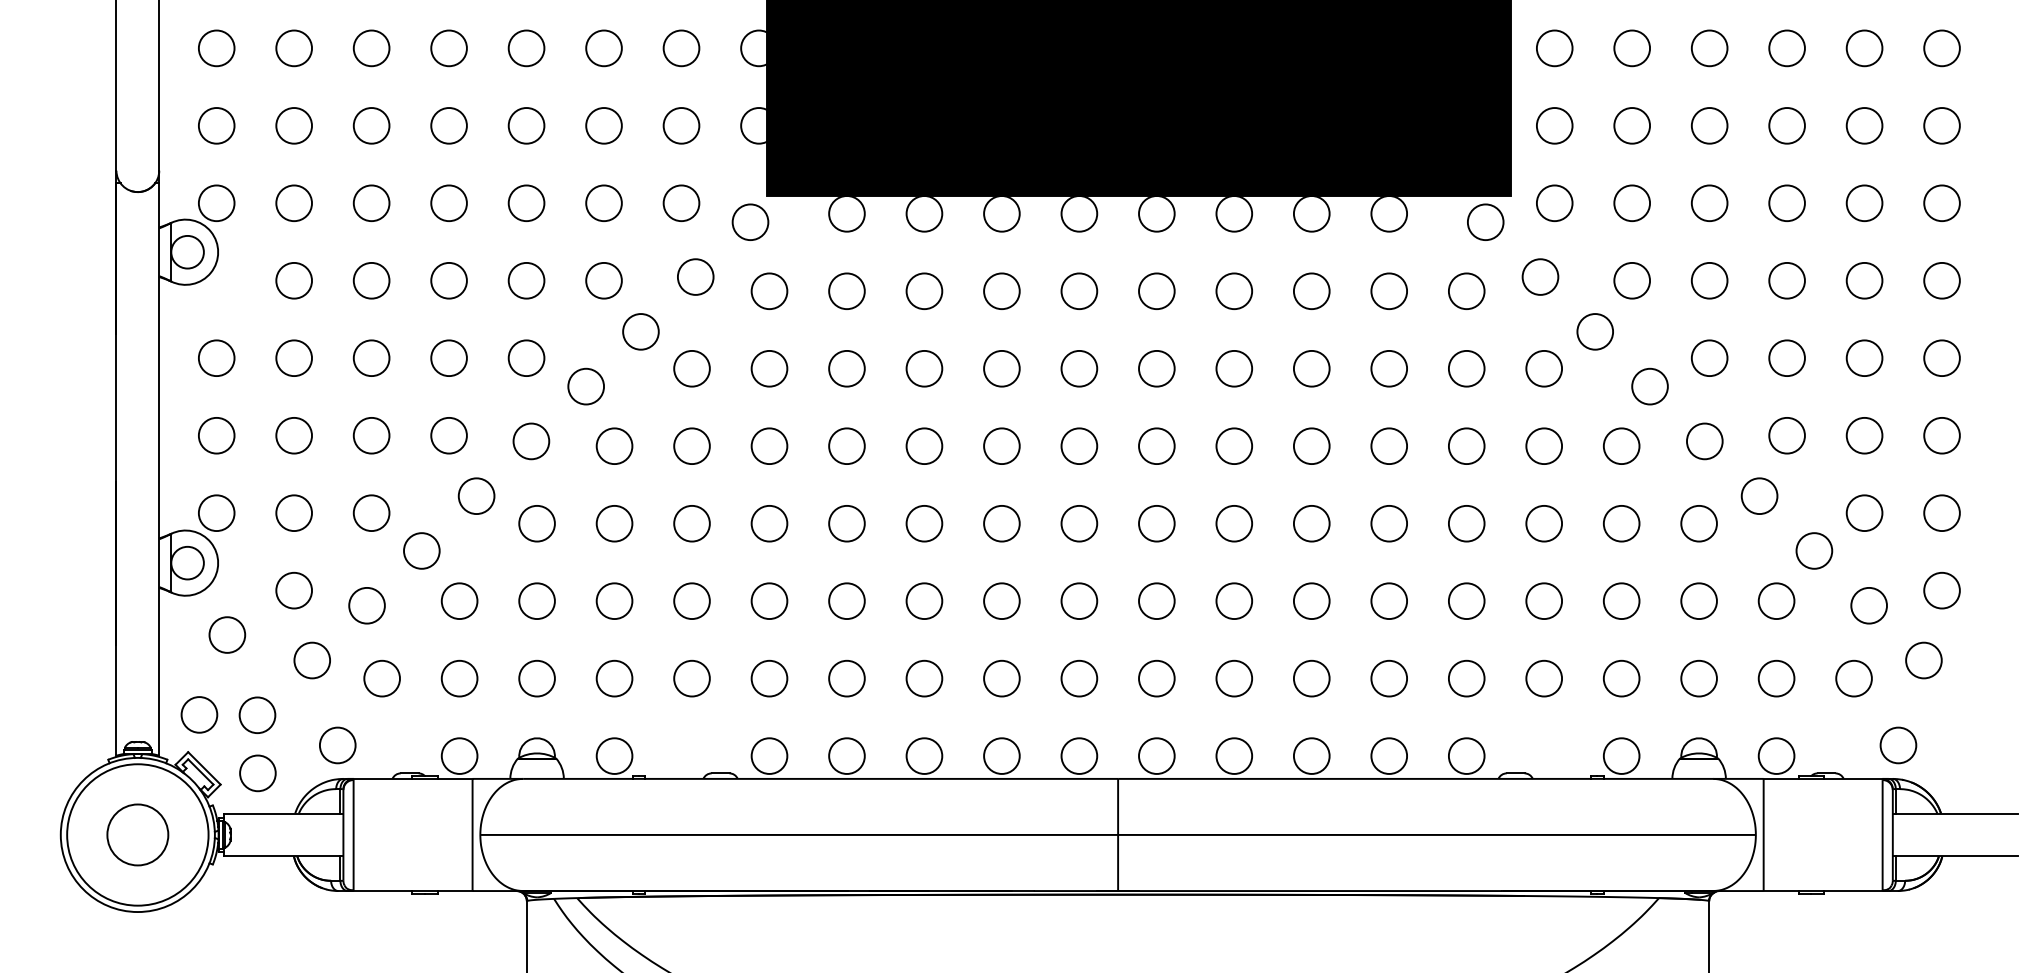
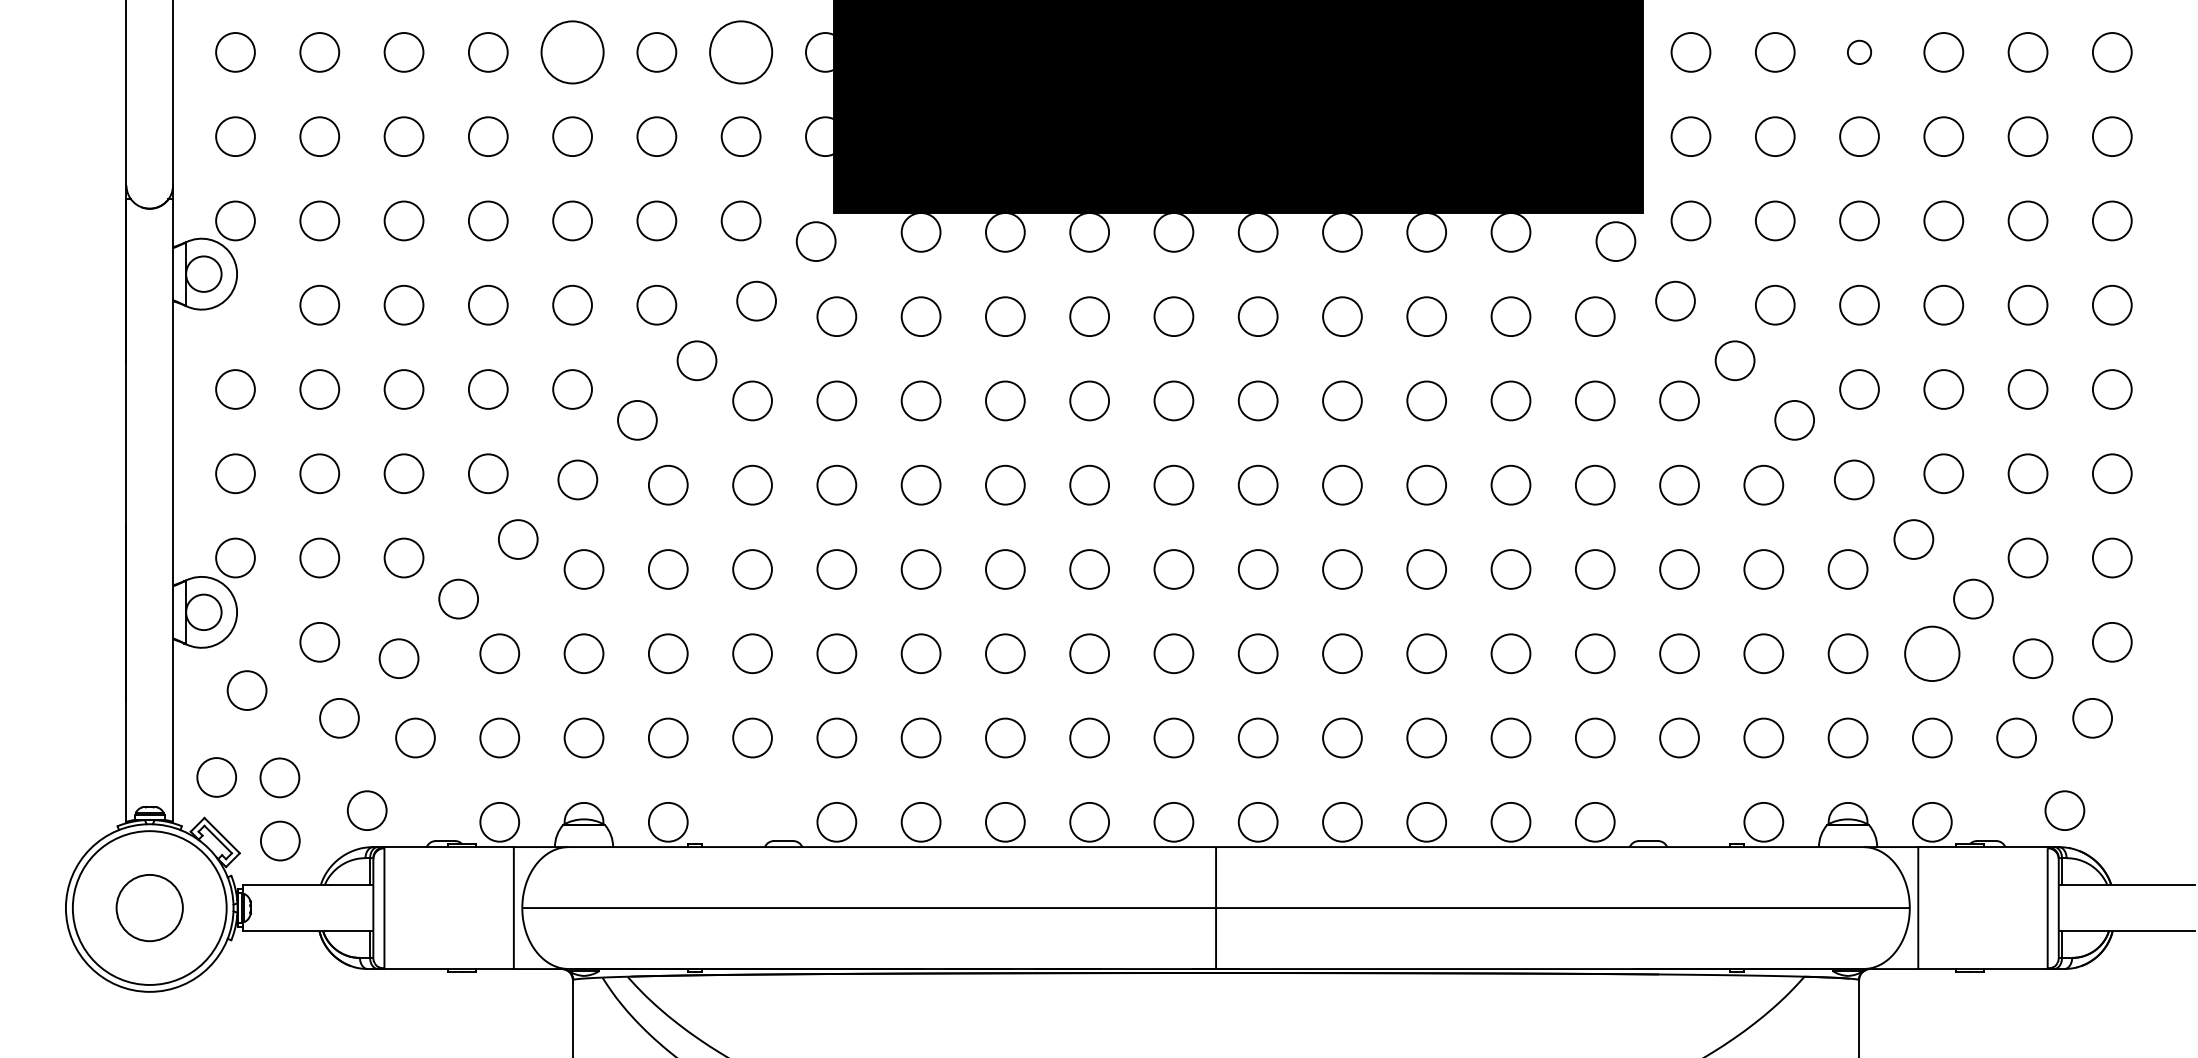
circle: (526, 48) -> (572, 52), size x1.6
circle: (680, 48) -> (740, 52), size x1.6
circle: (1709, 48) -> (1859, 52), size x0.6
circle: (1776, 600) -> (1932, 653), size x1.4

